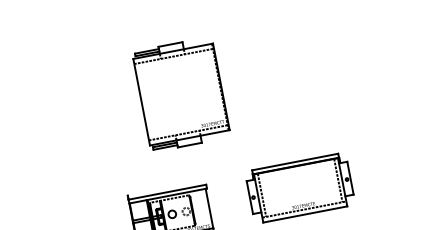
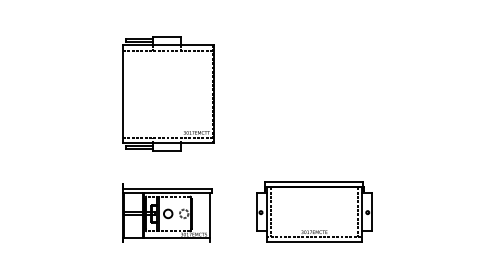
part: (181, 94) -> (168, 93), moved

